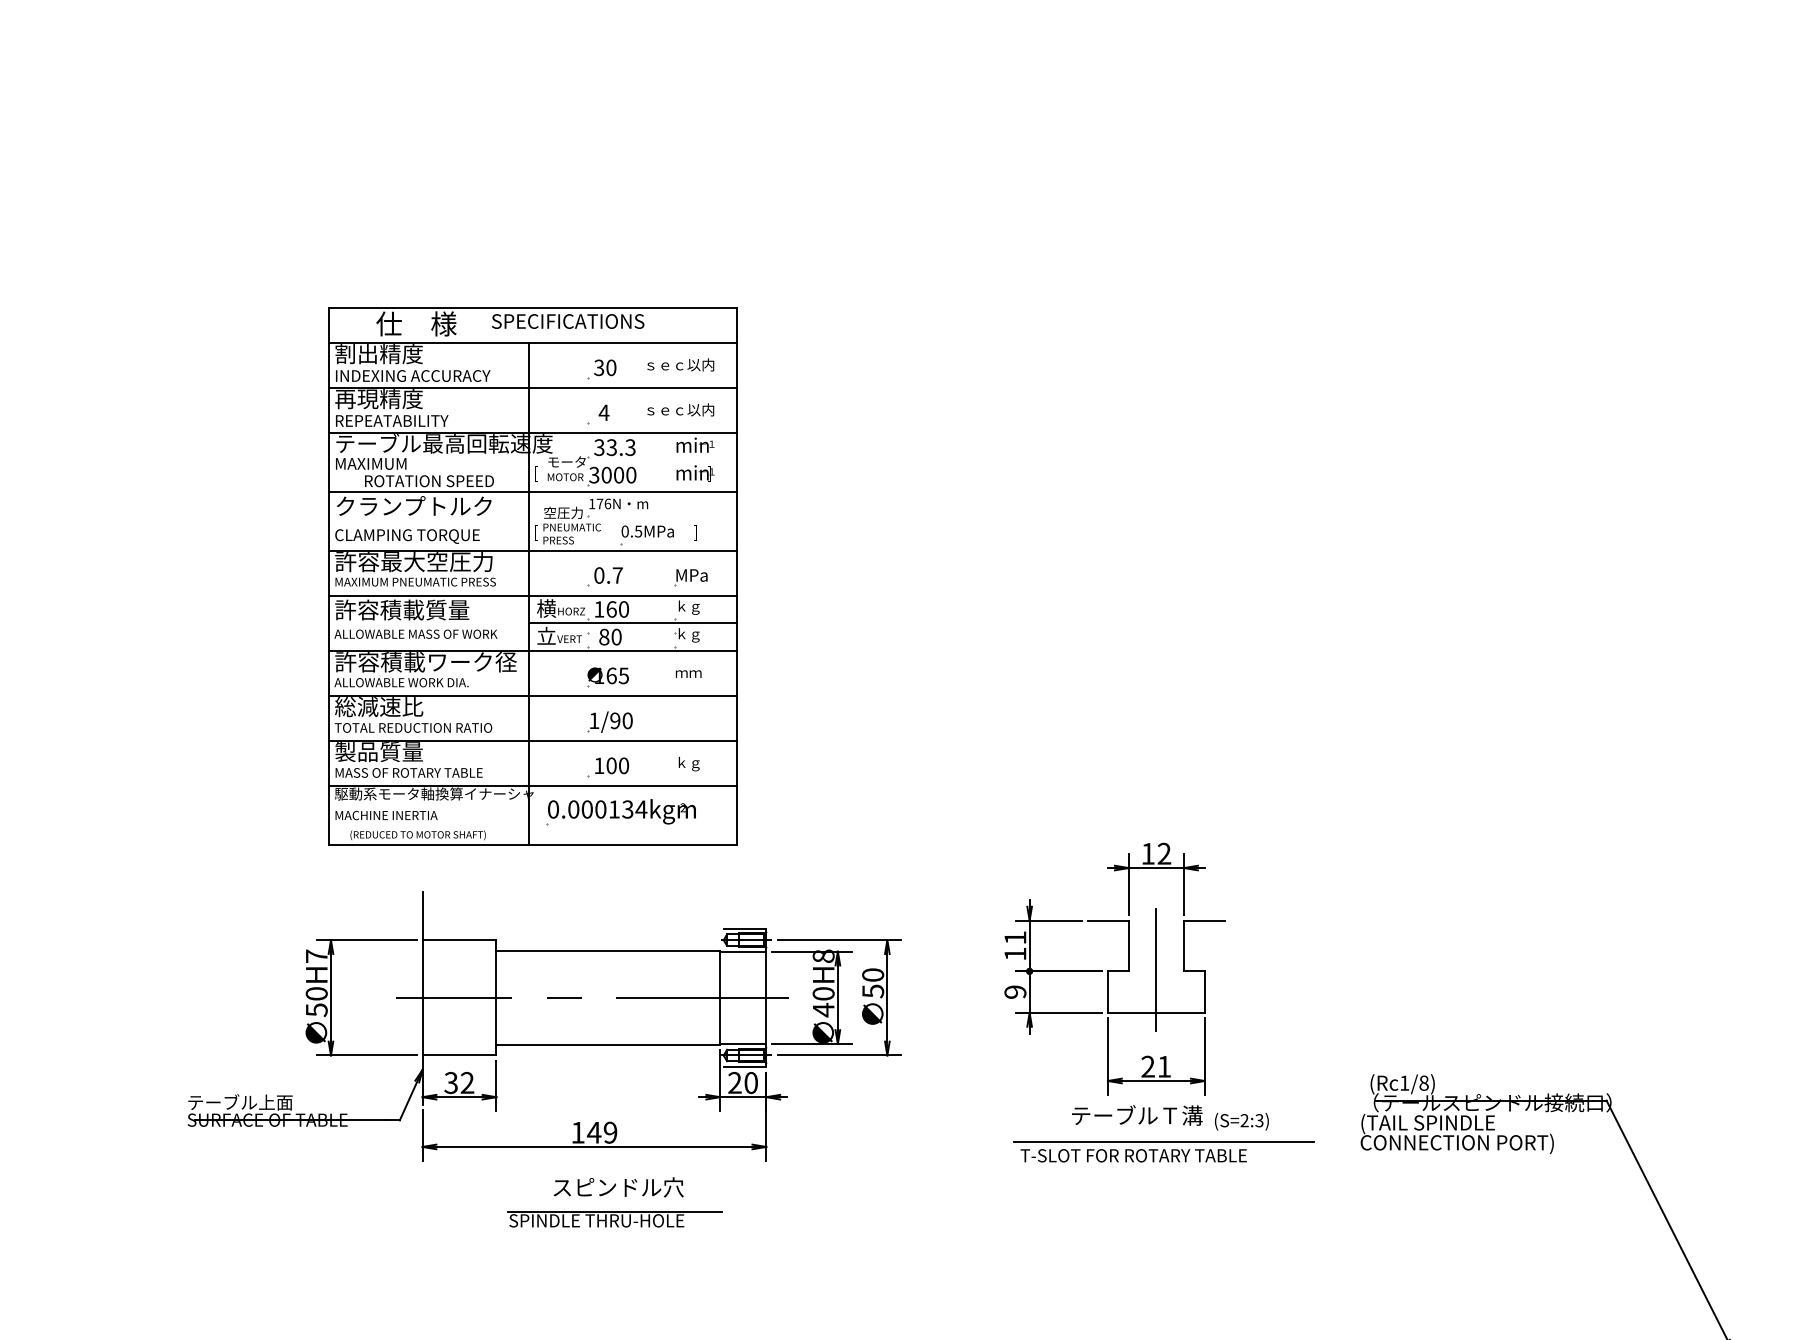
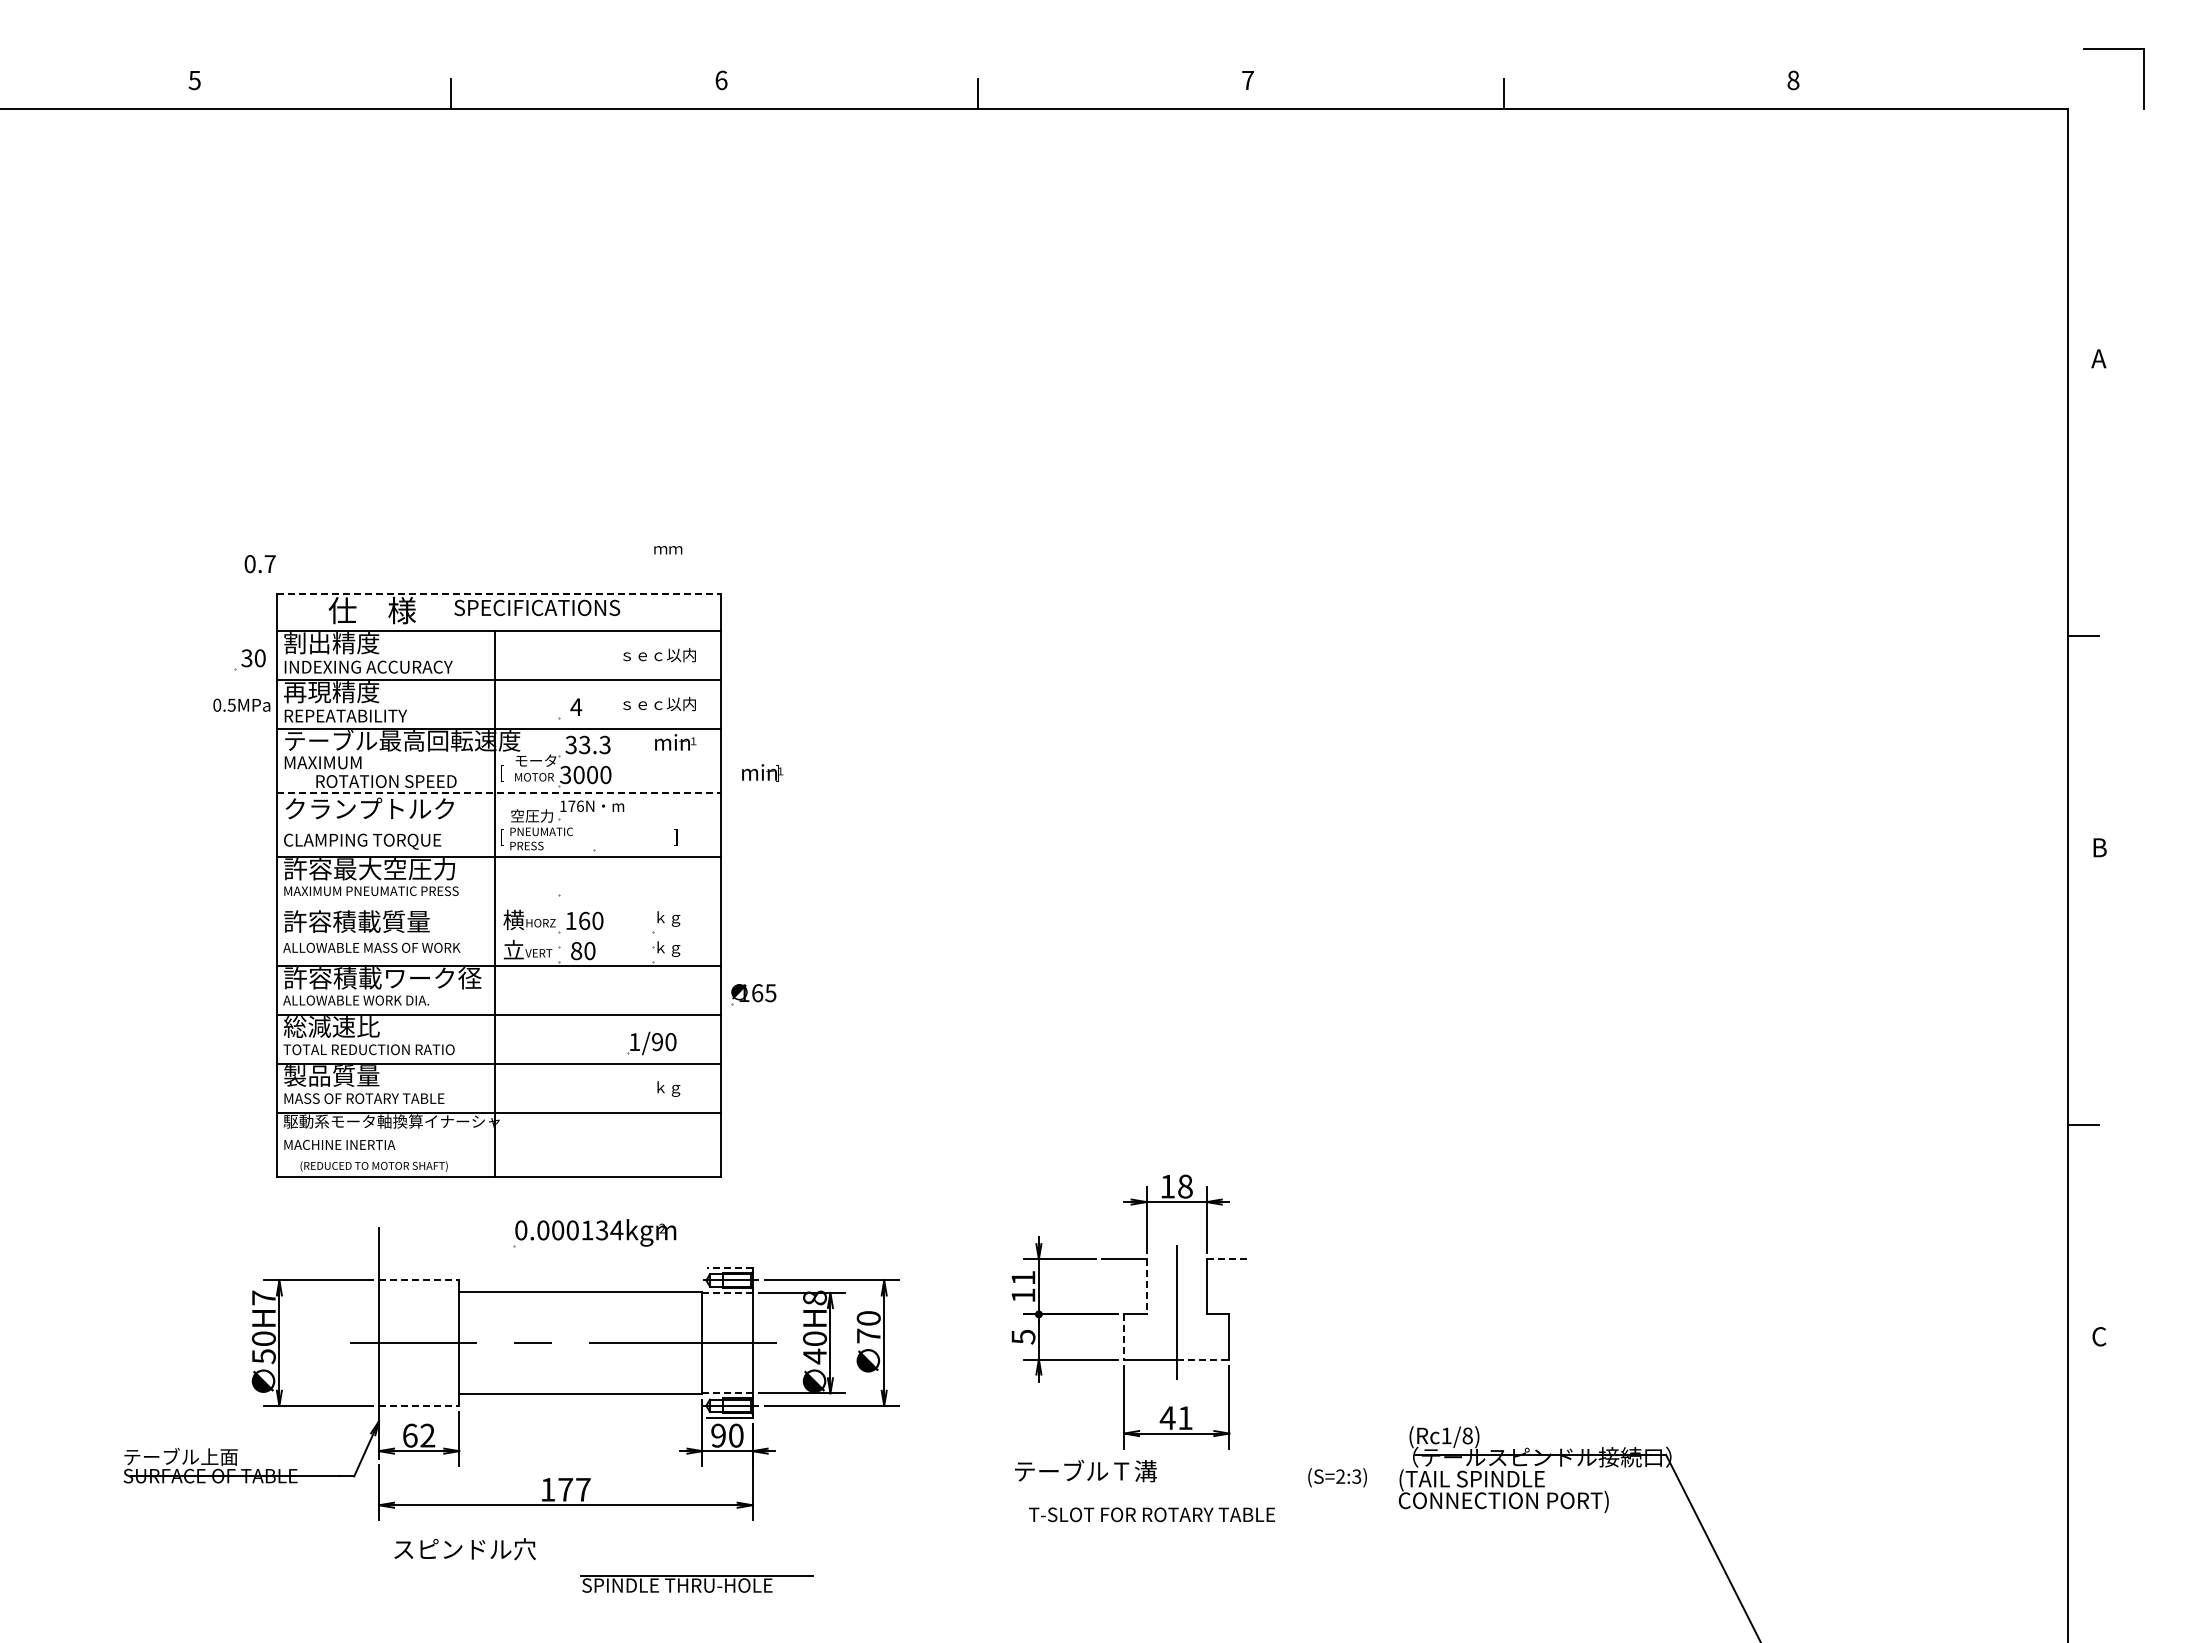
line: (532, 308) -> (498, 593), solid -> dashed
part: (601, 368) -> (249, 659), moved
text: (695, 472) -> (762, 772), moved
line: (532, 492) -> (498, 793), solid -> dashed
text: (647, 530) -> (241, 704), moved
text: (607, 575) -> (259, 564), moved
part: (690, 577) -> (670, 886), removed
line: (532, 595) -> (498, 905), removed
line: (632, 623) -> (607, 936), removed
text: (688, 674) -> (668, 550), moved
part: (607, 677) -> (753, 994), moved
part: (609, 722) -> (651, 1043), moved
part: (607, 767) -> (580, 1092), removed
part: (620, 812) -> (594, 1233), moved
text: (1164, 853) -> (1185, 1186), 12 -> 18
line: (1204, 920) -> (1229, 1259), solid -> dashed
line: (745, 928) -> (729, 1267), solid -> dashed
line: (459, 940) -> (419, 1280), solid -> dashed
line: (1128, 945) -> (1146, 1286), solid -> dashed
line: (743, 951) -> (727, 1292), solid -> dashed
text: (872, 990) -> (868, 1335), 50 -> 70
text: (1015, 991) -> (1023, 1336), 9 -> 5
line: (1108, 991) -> (1124, 1336), solid -> dashed
line: (1181, 1012) -> (1203, 1359), solid -> dashed
line: (743, 1044) -> (727, 1393), solid -> dashed
line: (459, 1055) -> (419, 1405), solid -> dashed
text: (1147, 1066) -> (1167, 1417), 21 -> 41
text: (450, 1082) -> (409, 1435), 32 -> 62
text: (734, 1082) -> (718, 1435), 20 -> 90
text: (1136, 1114) -> (1085, 1470), moved
text: (1241, 1121) -> (1337, 1477), moved
text: (601, 1132) -> (573, 1489), 149 -> 177
line: (1163, 1141) -> (1184, 1499), removed
text: (618, 1187) -> (464, 1549), moved
part: (614, 1218) -> (696, 1583), moved

